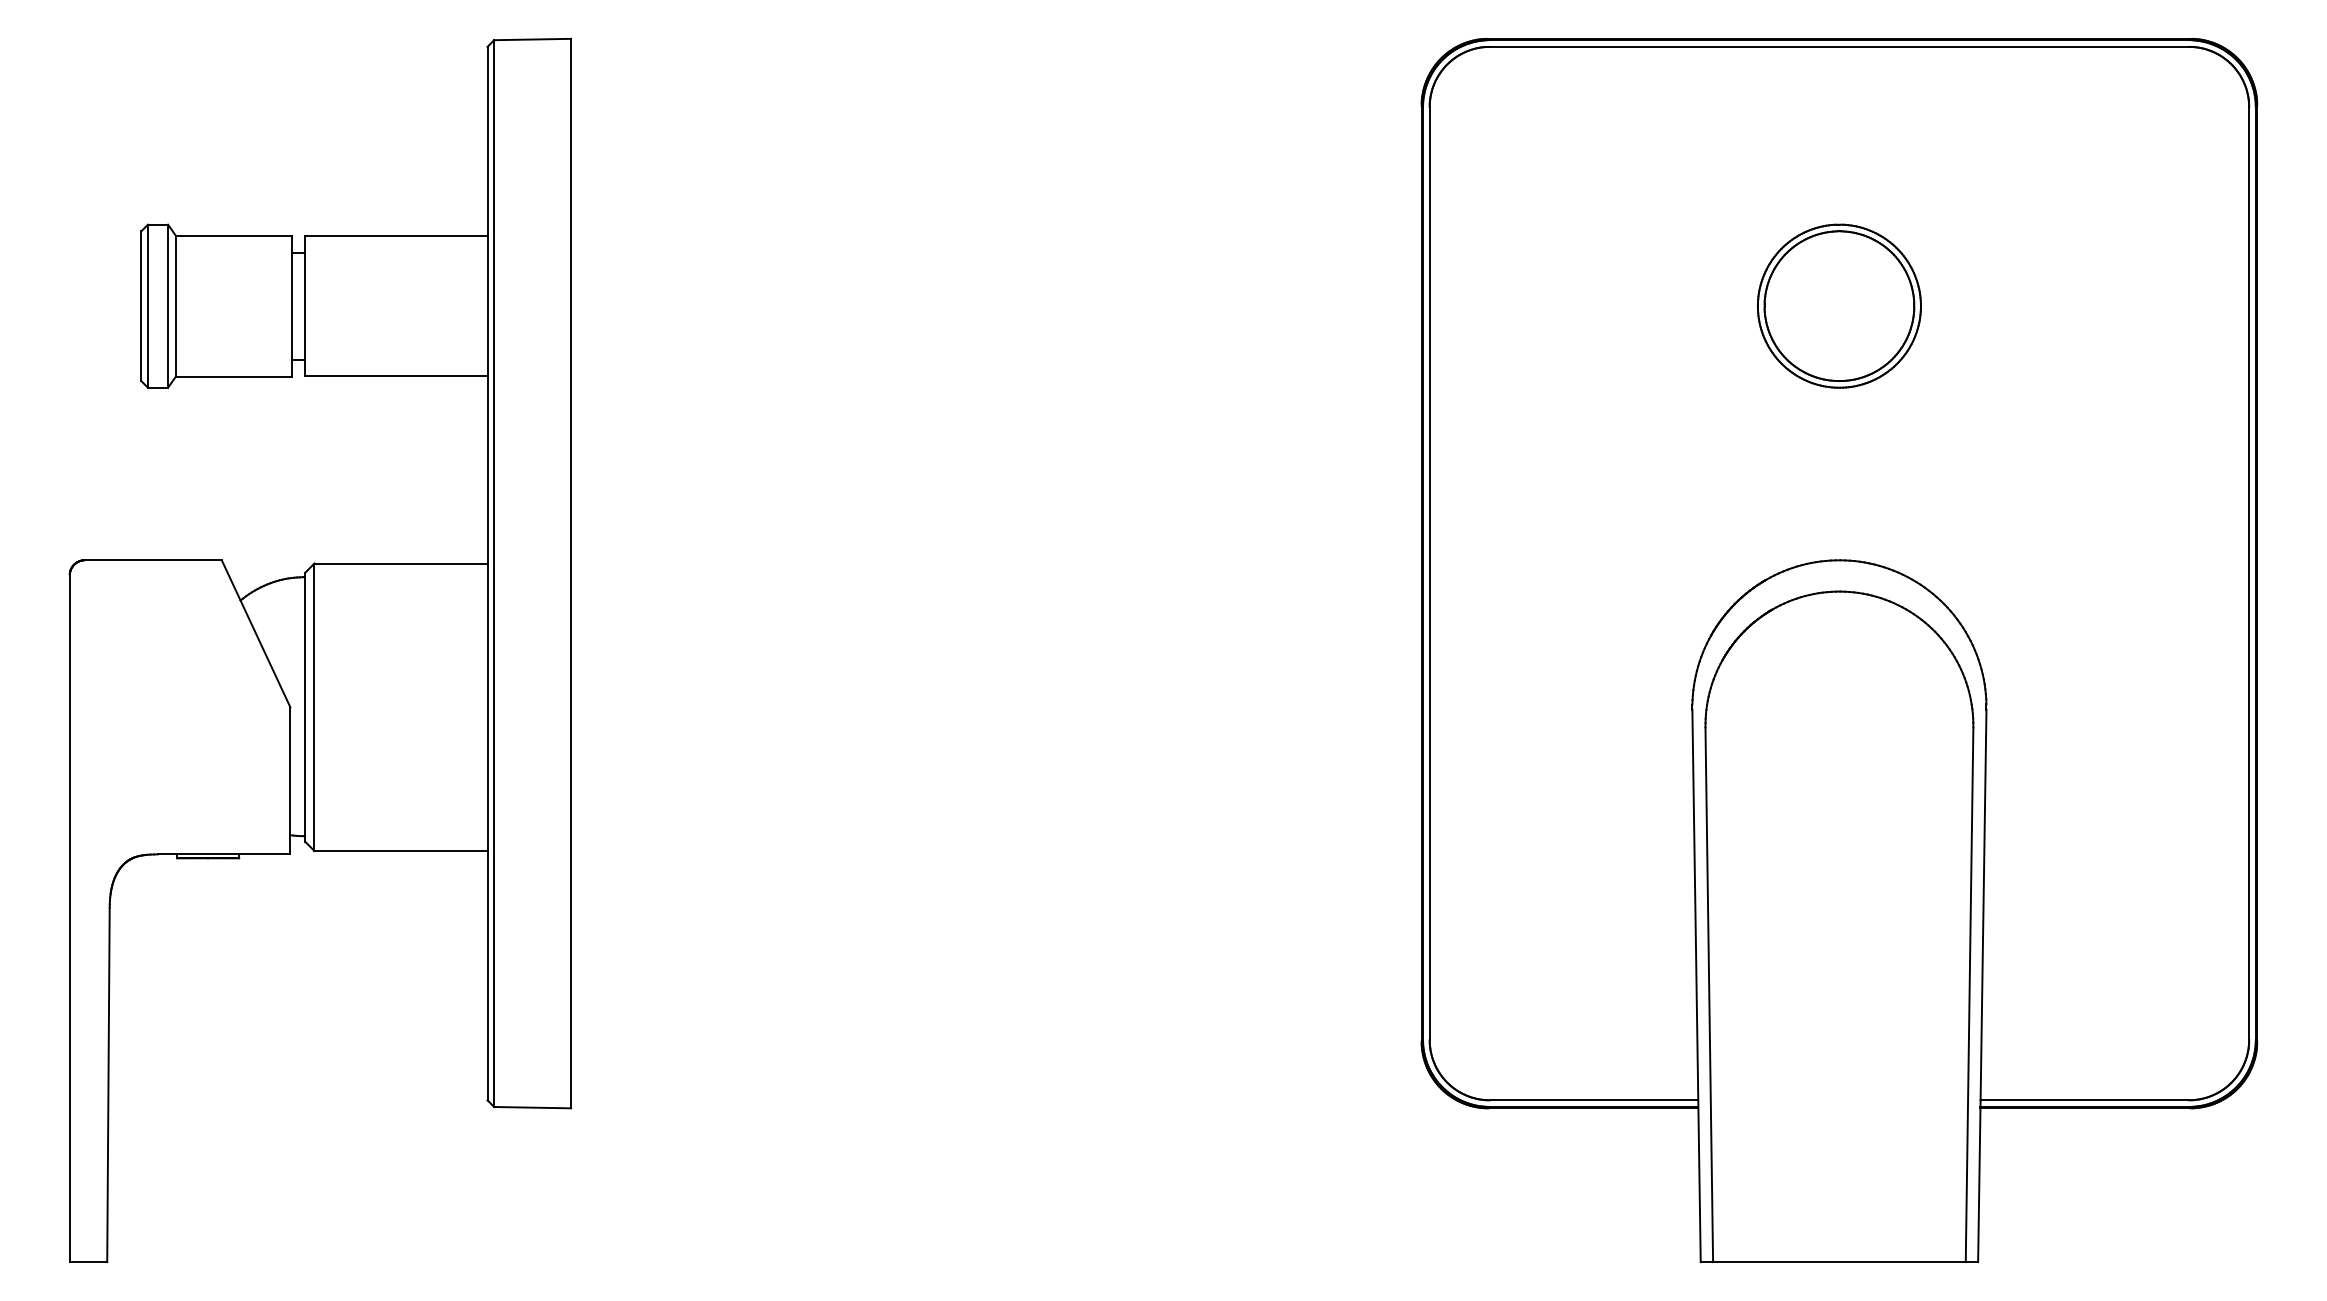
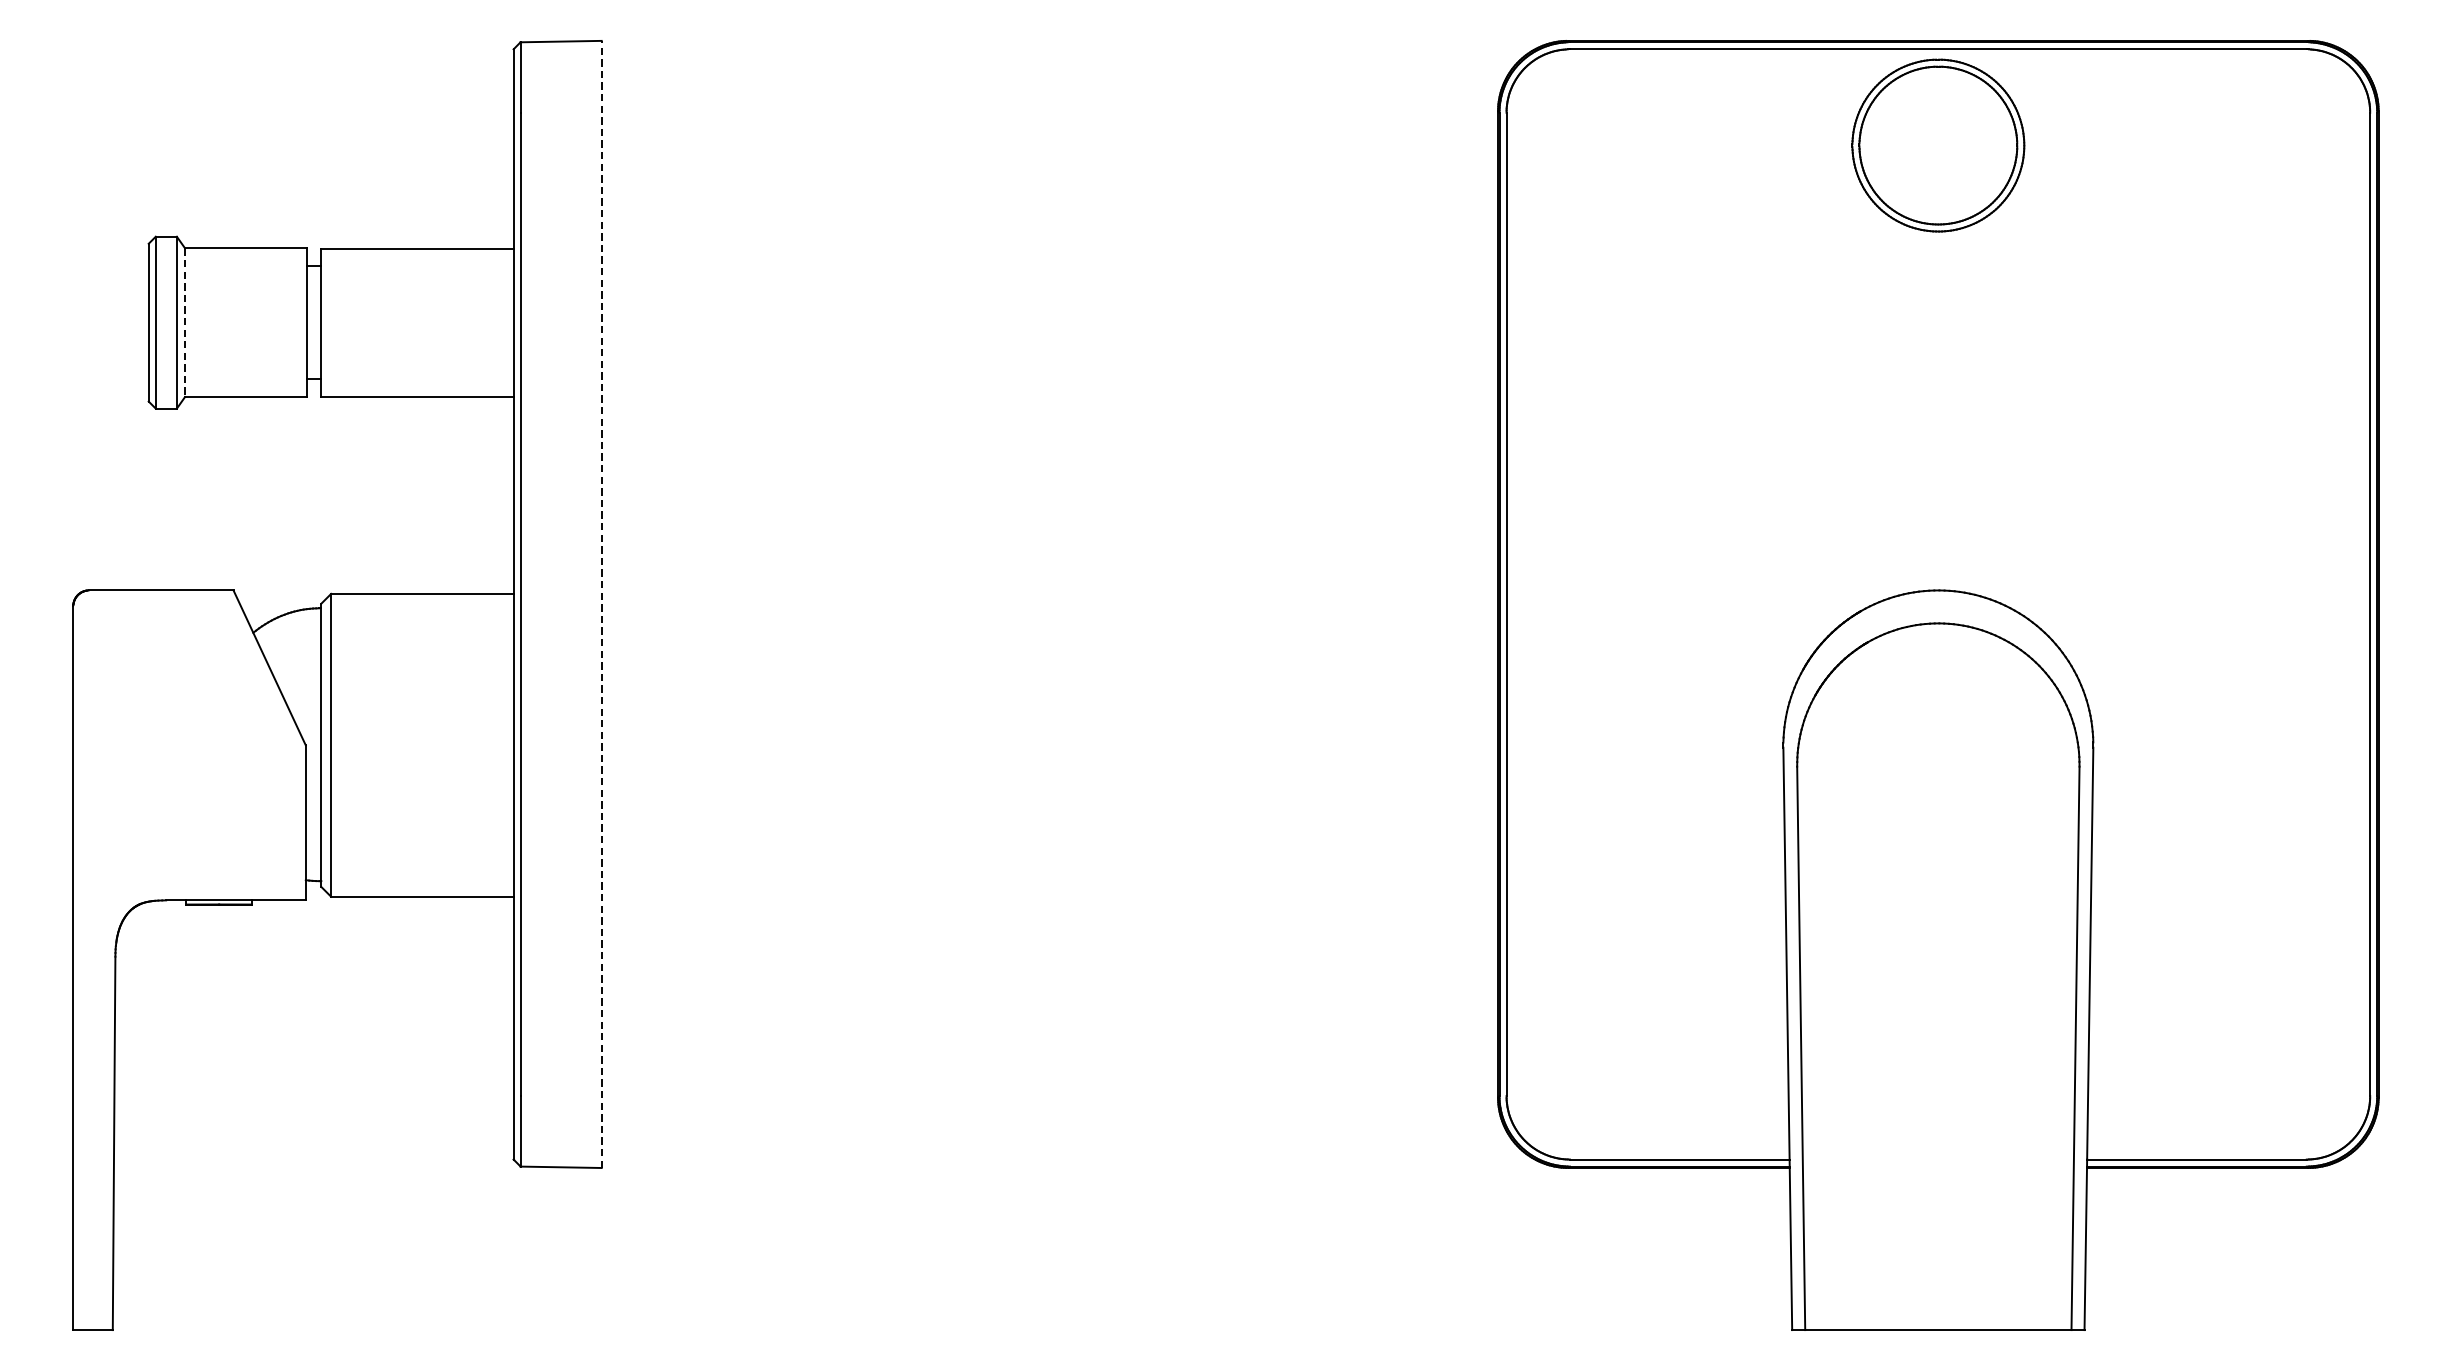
part: (1839, 305) -> (1938, 144), moved
line: (175, 306) -> (184, 322), solid -> dashed
line: (571, 573) -> (602, 604), solid -> dashed

